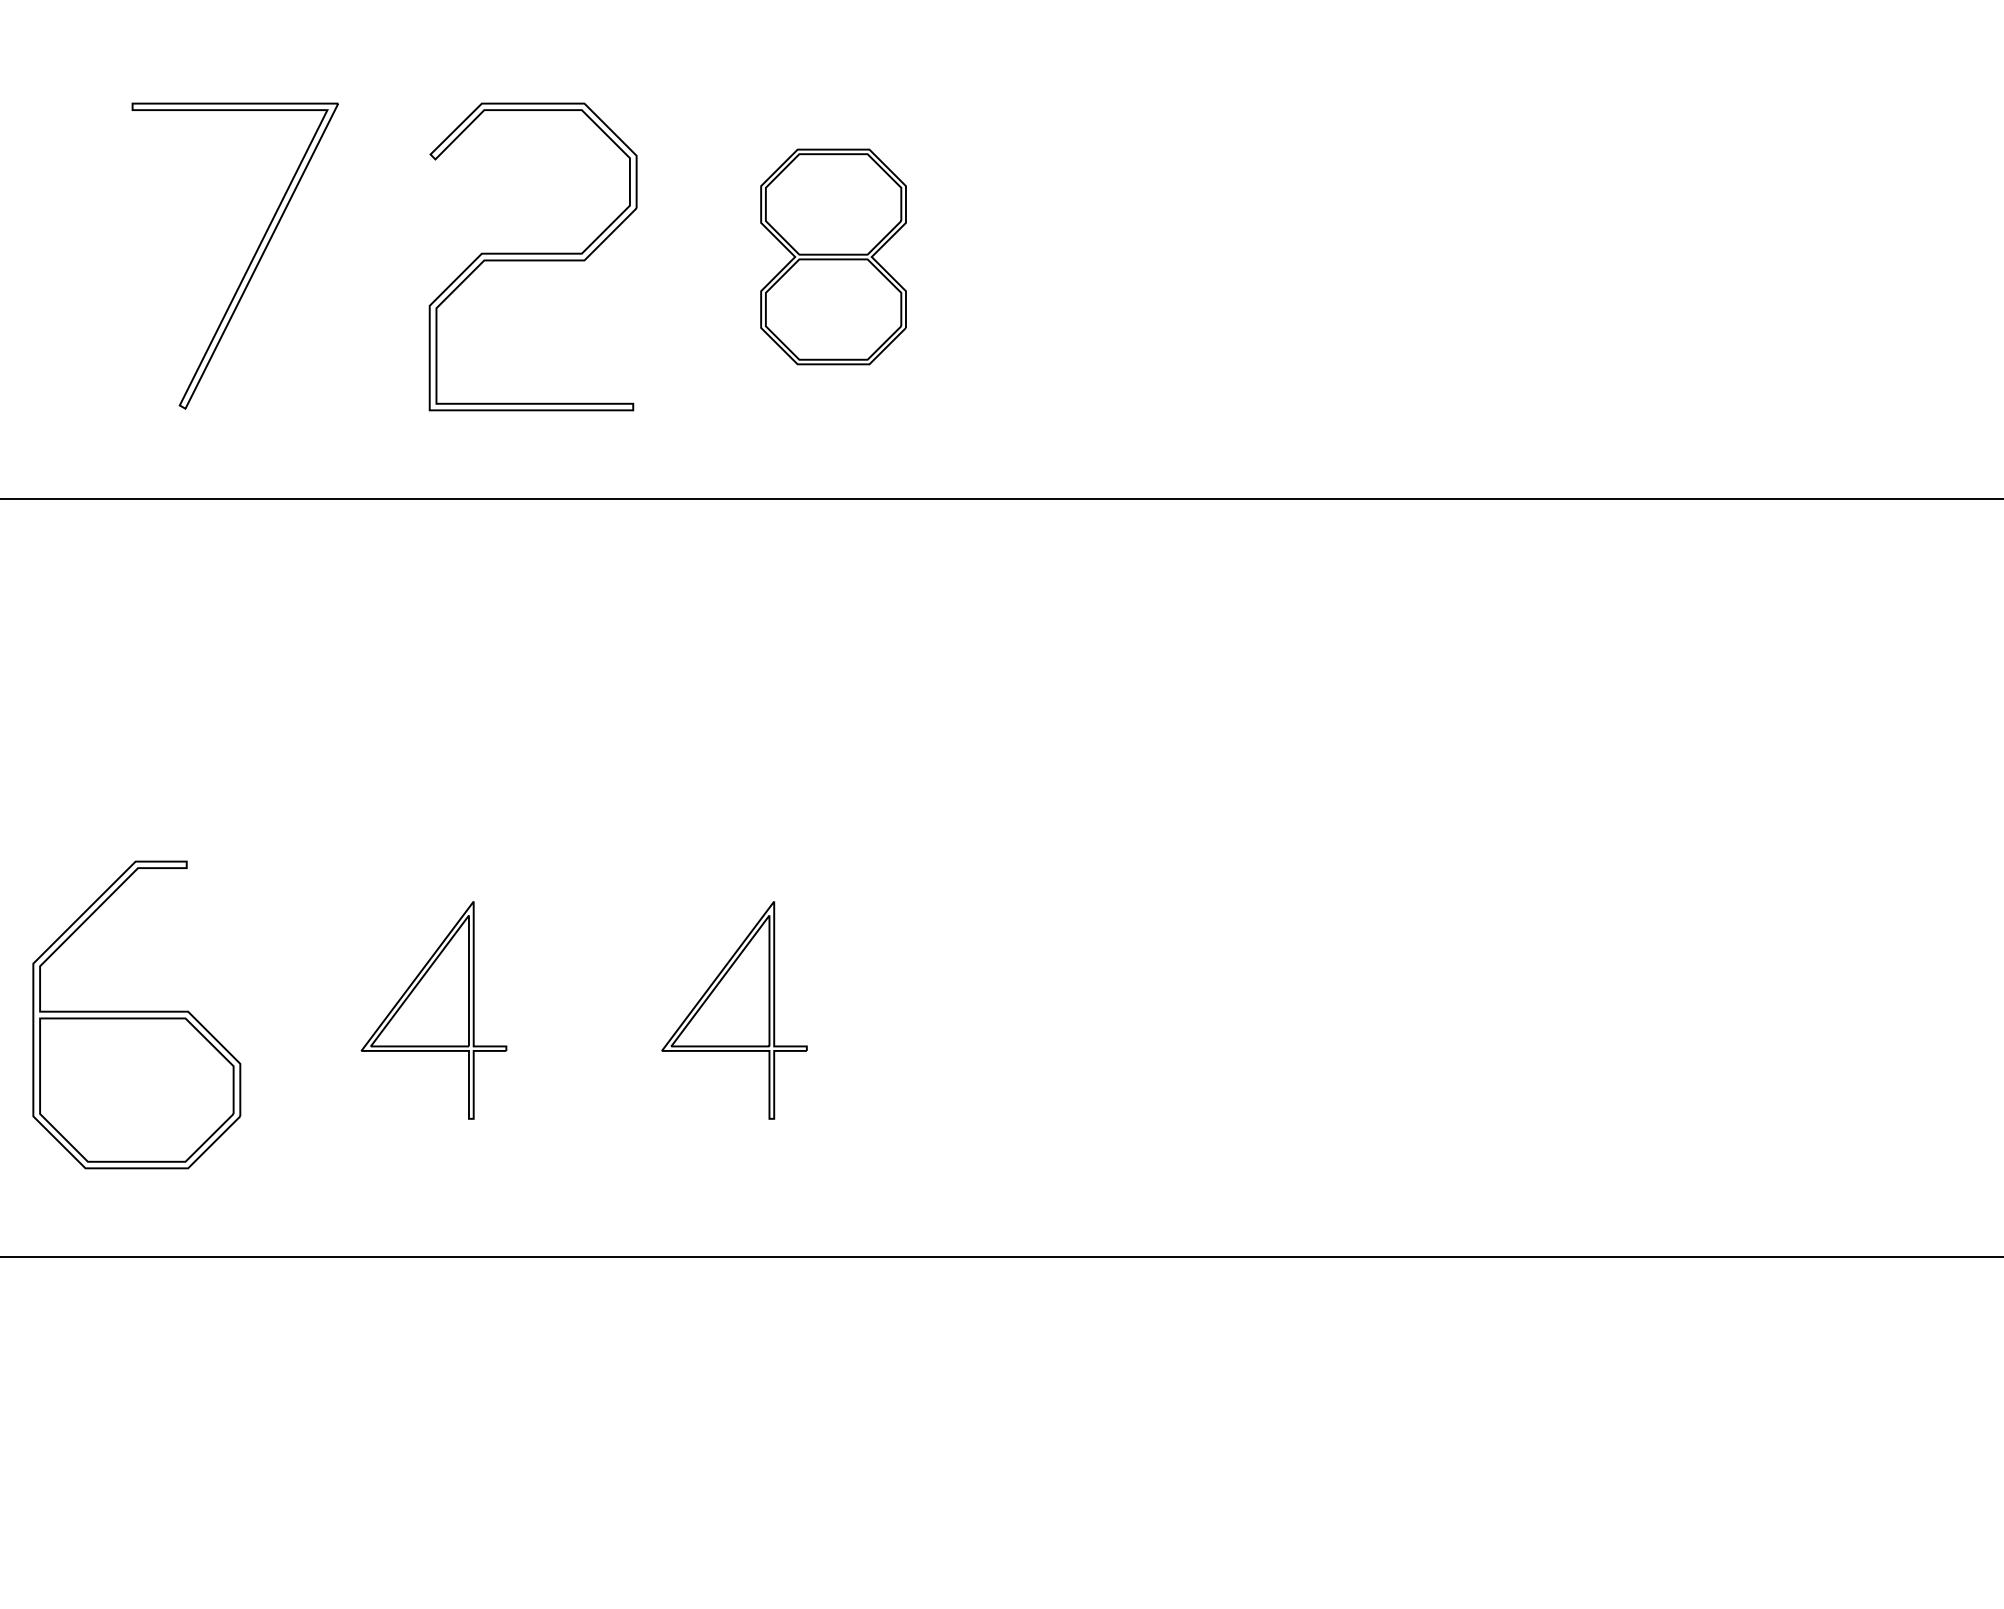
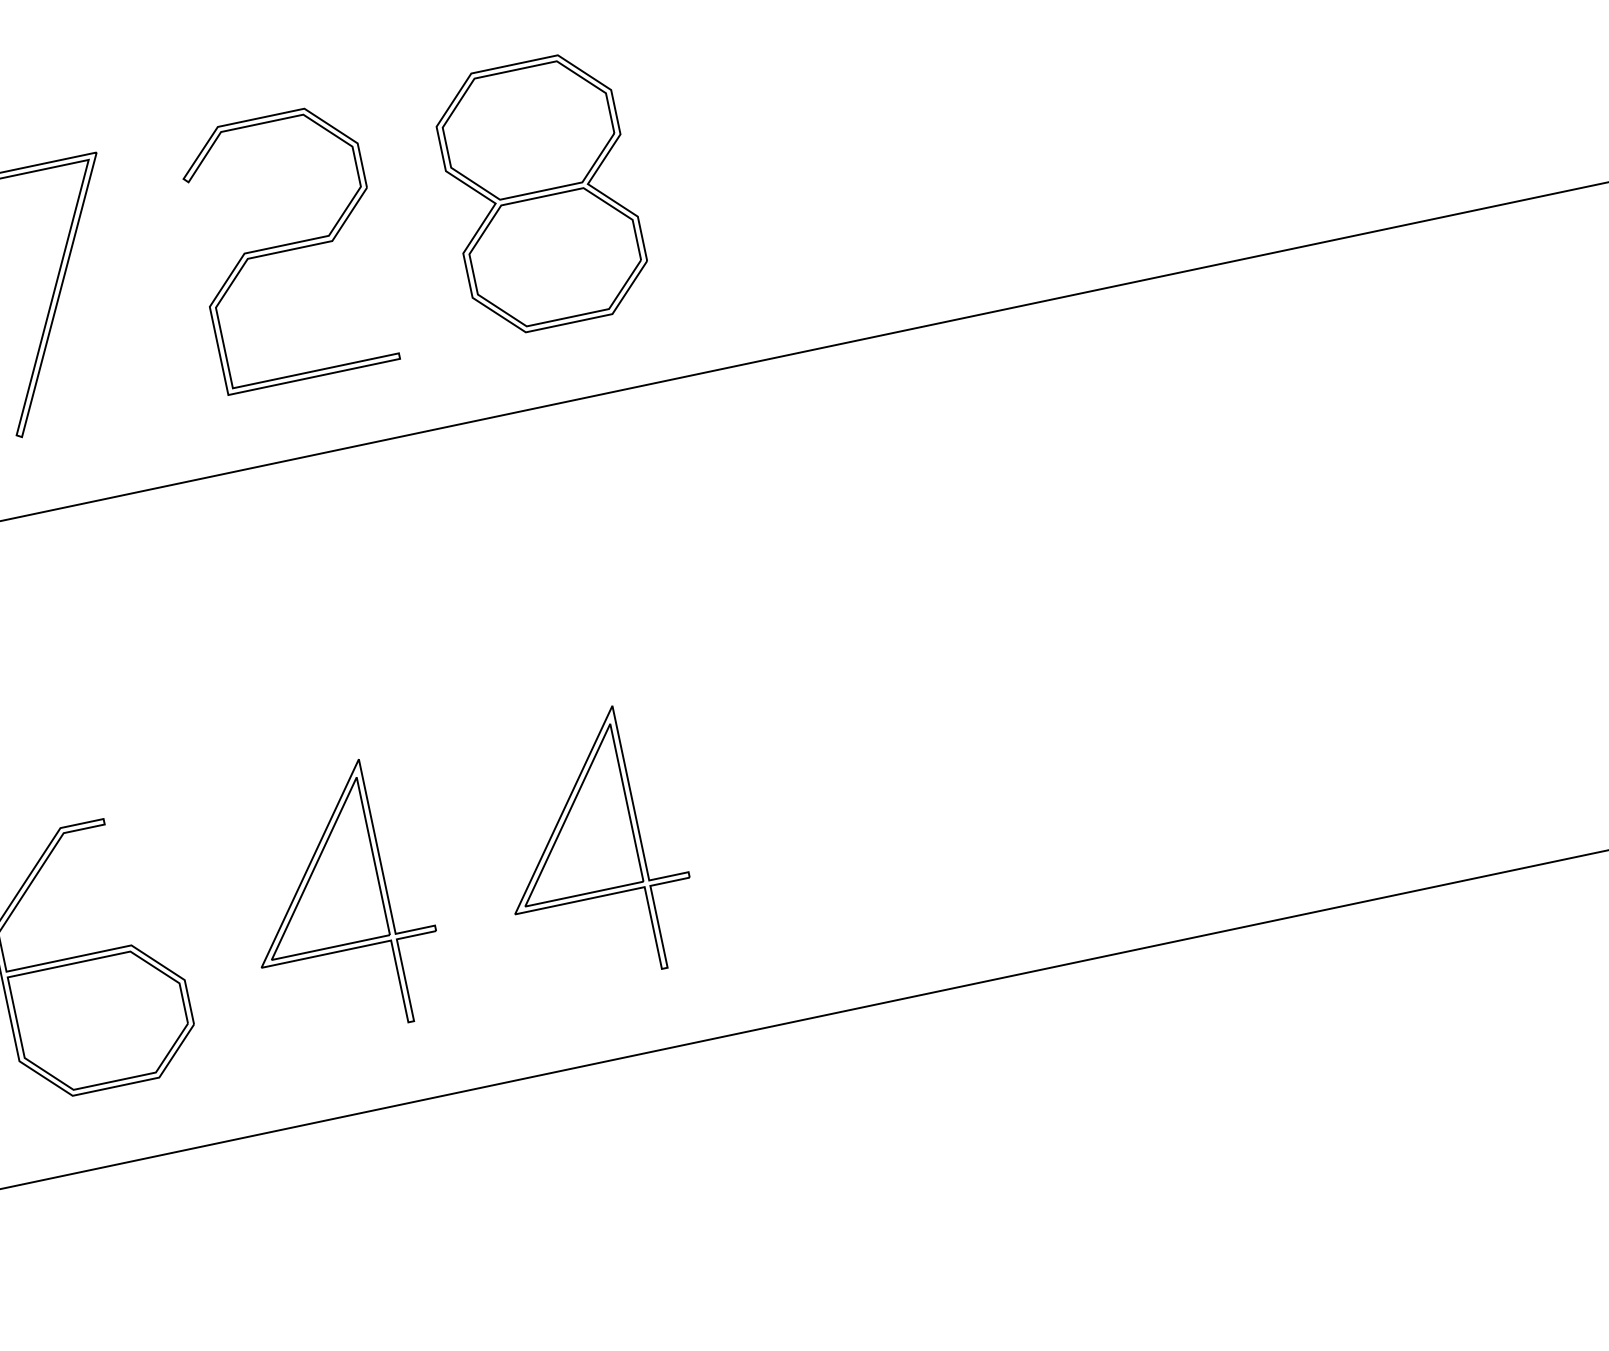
part: (833, 256) -> (541, 193), size x1.43
part: (433, 1010) -> (338, 900), size x1.43
part: (734, 1010) -> (592, 847), size x1.43

